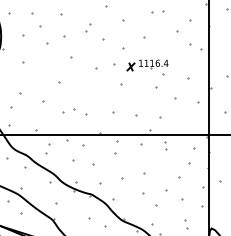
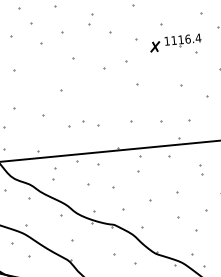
part: (147, 67) -> (175, 45), moved
part: (165, 145) -> (201, 169), moved

